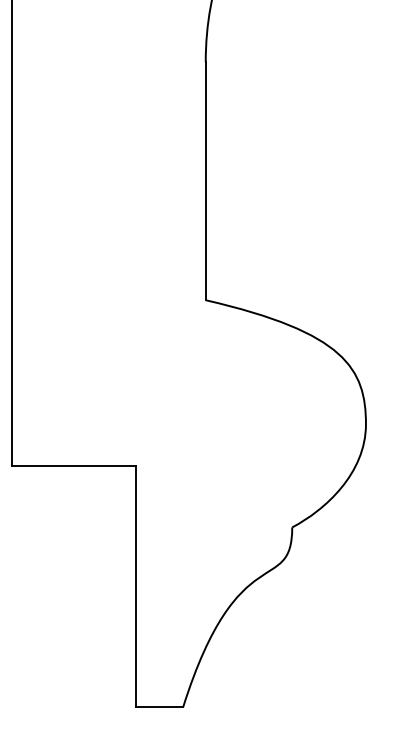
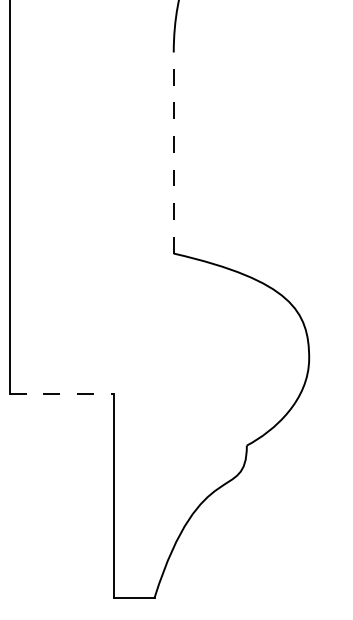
line: (205, 181) -> (173, 153), solid -> dashed
line: (74, 466) -> (62, 394), solid -> dashed

